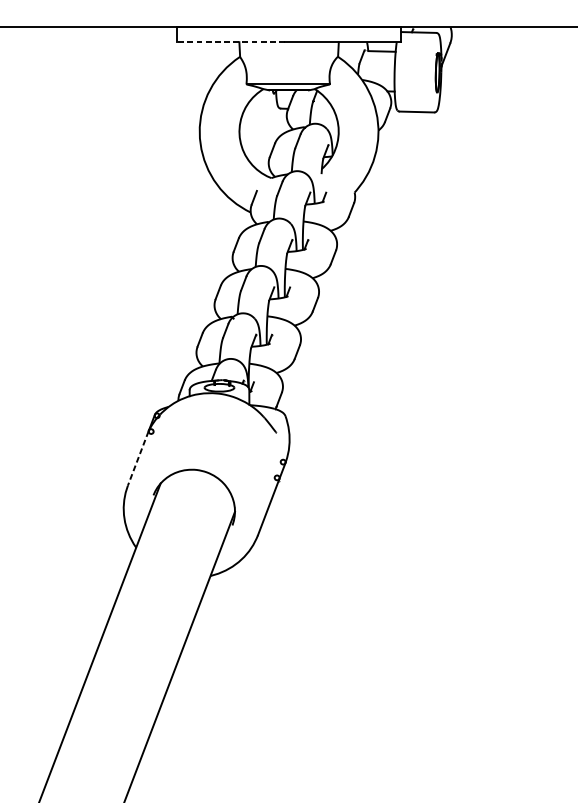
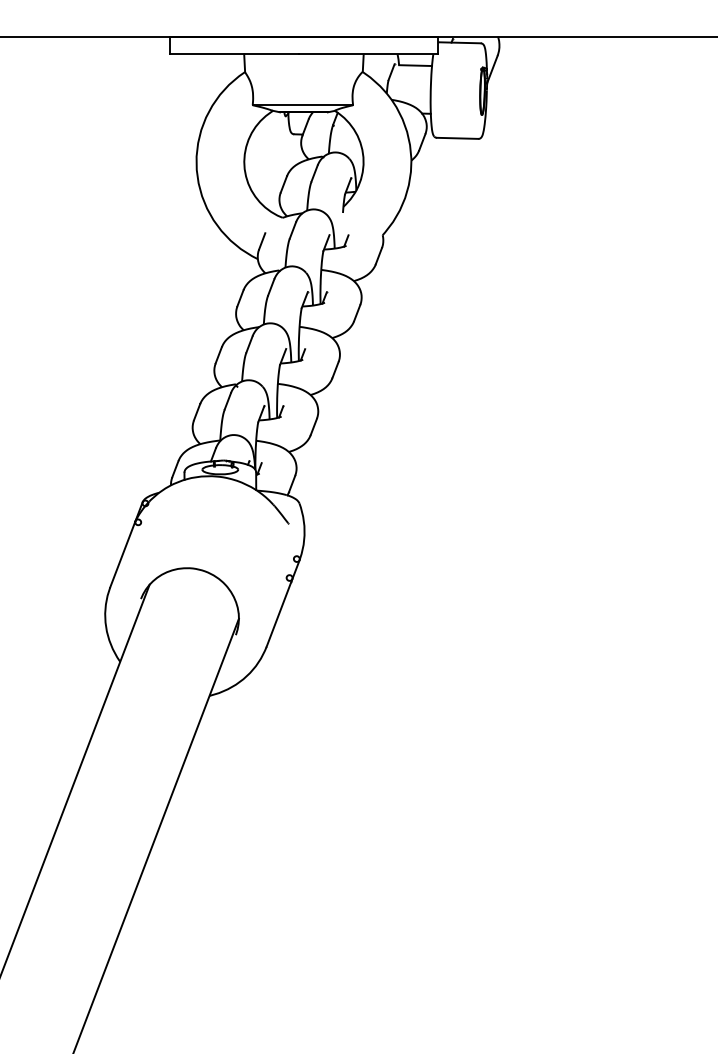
line: (231, 42) -> (234, 54), dashed -> solid
line: (138, 458) -> (122, 554), dashed -> solid

